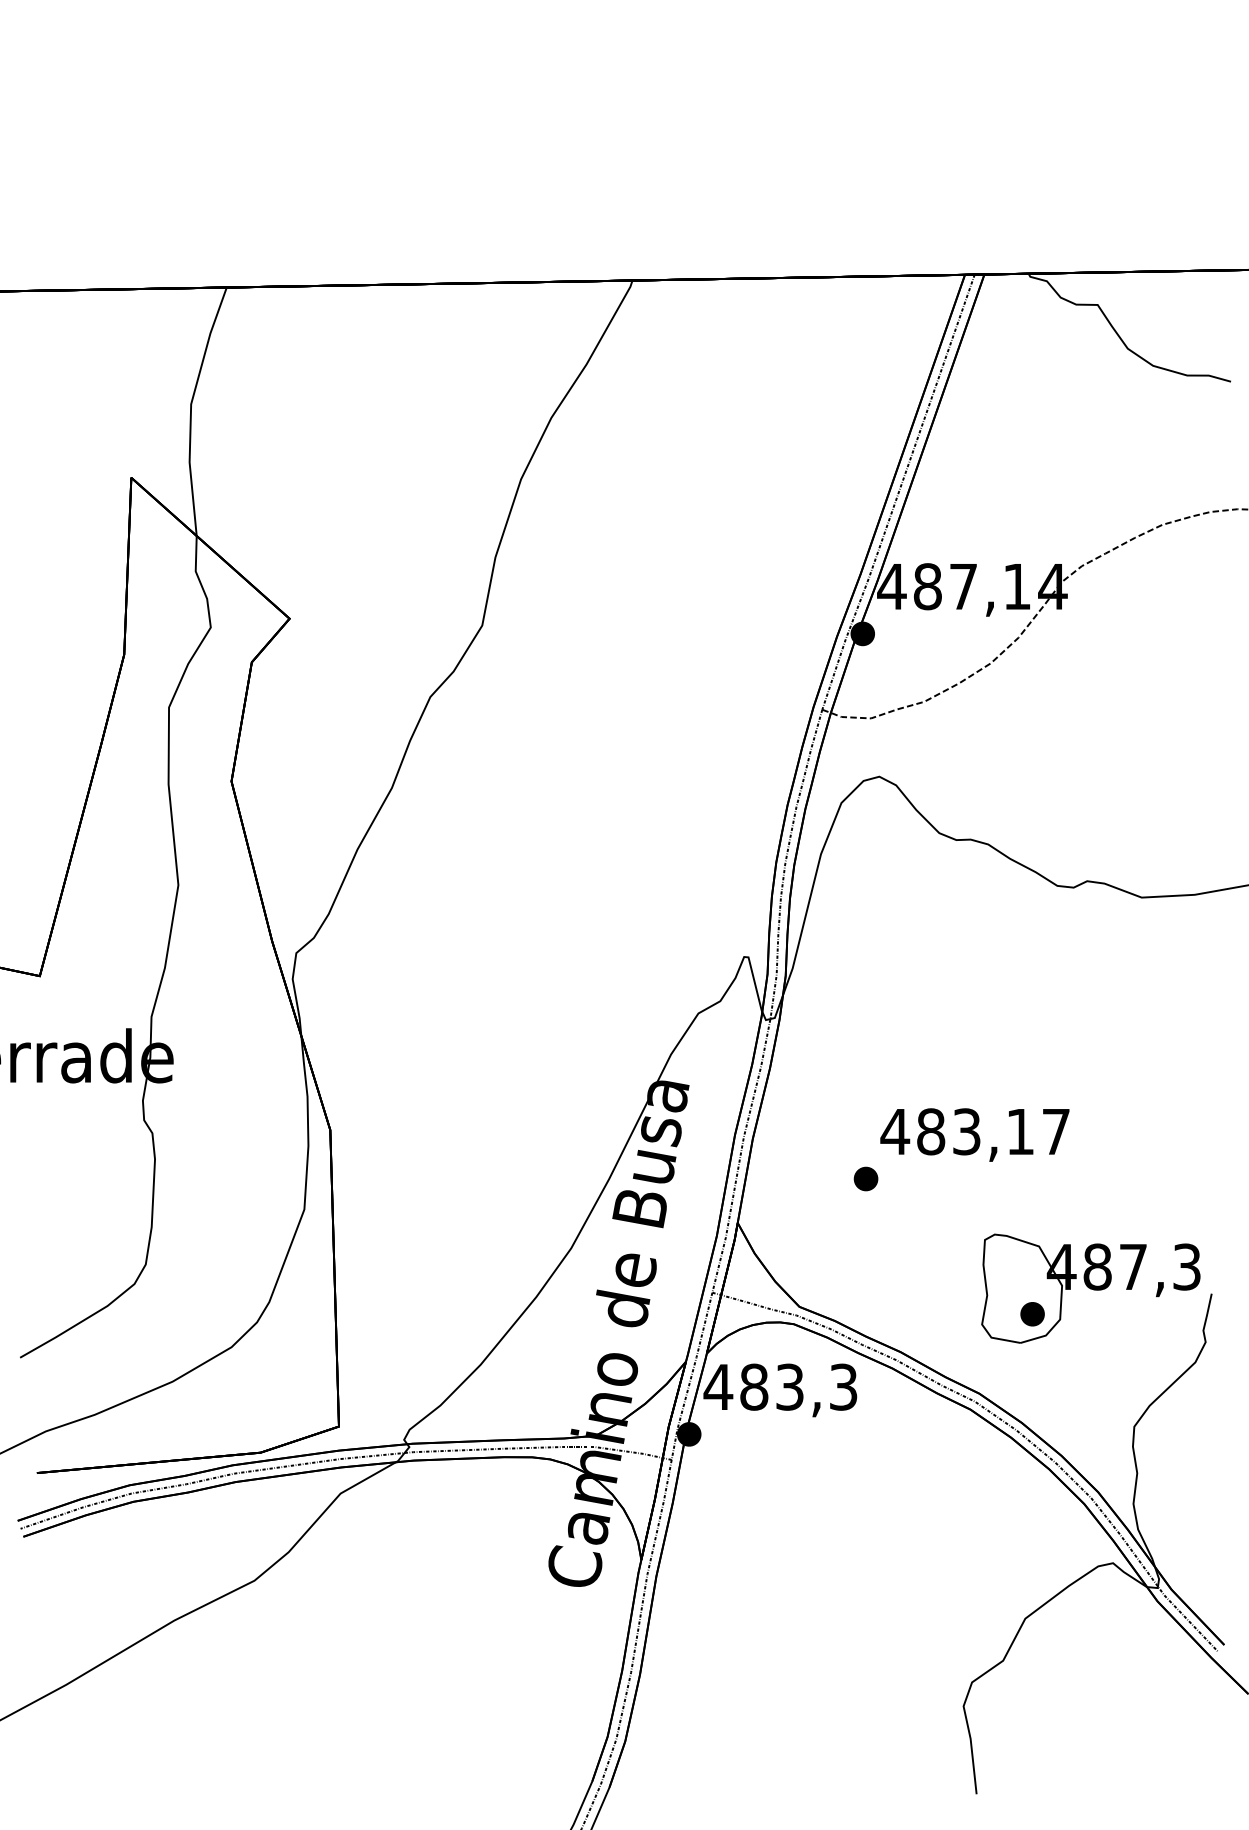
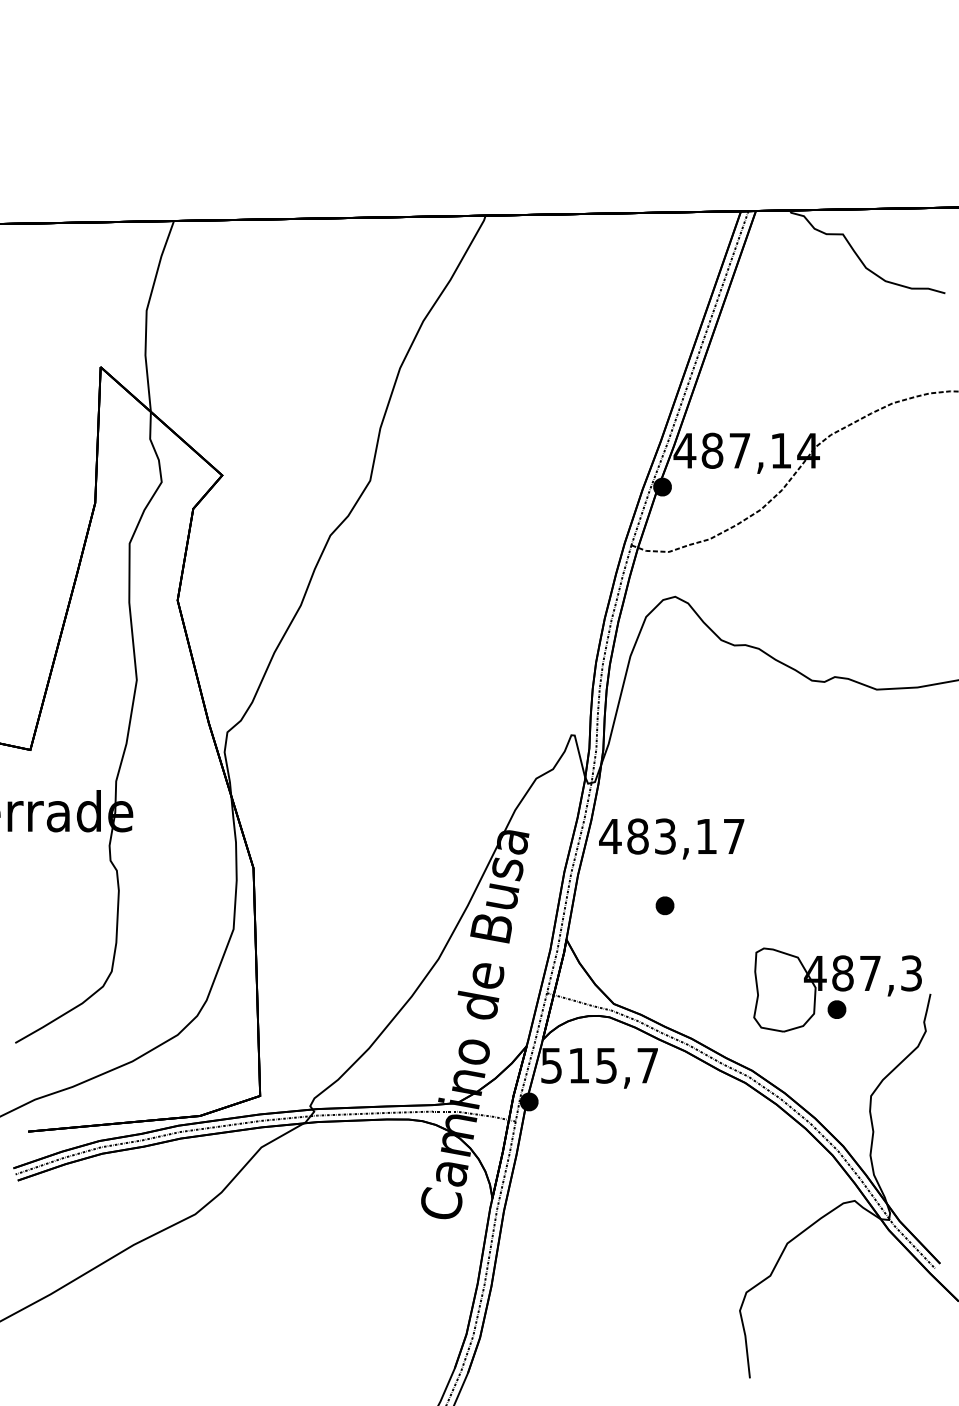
text: (974, 1134) -> (671, 838), moved
part: (1031, 1314) -> (836, 1009), moved
text: (780, 1386) -> (599, 1065), 483,3 -> 515,7

